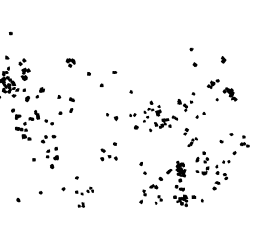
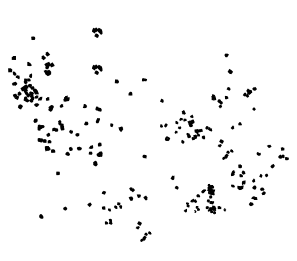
part: (70, 28) -> (97, 32), added
part: (223, 59) -> (260, 66), removed
part: (24, 69) -> (47, 63), moved
part: (229, 93) -> (267, 102), removed
part: (185, 101) -> (220, 97), moved
part: (112, 116) -> (116, 127), moved
part: (108, 154) -> (137, 193), moved
part: (52, 158) -> (95, 154), moved
part: (170, 183) -> (204, 198), size x0.6
part: (113, 214) -> (143, 231), added

